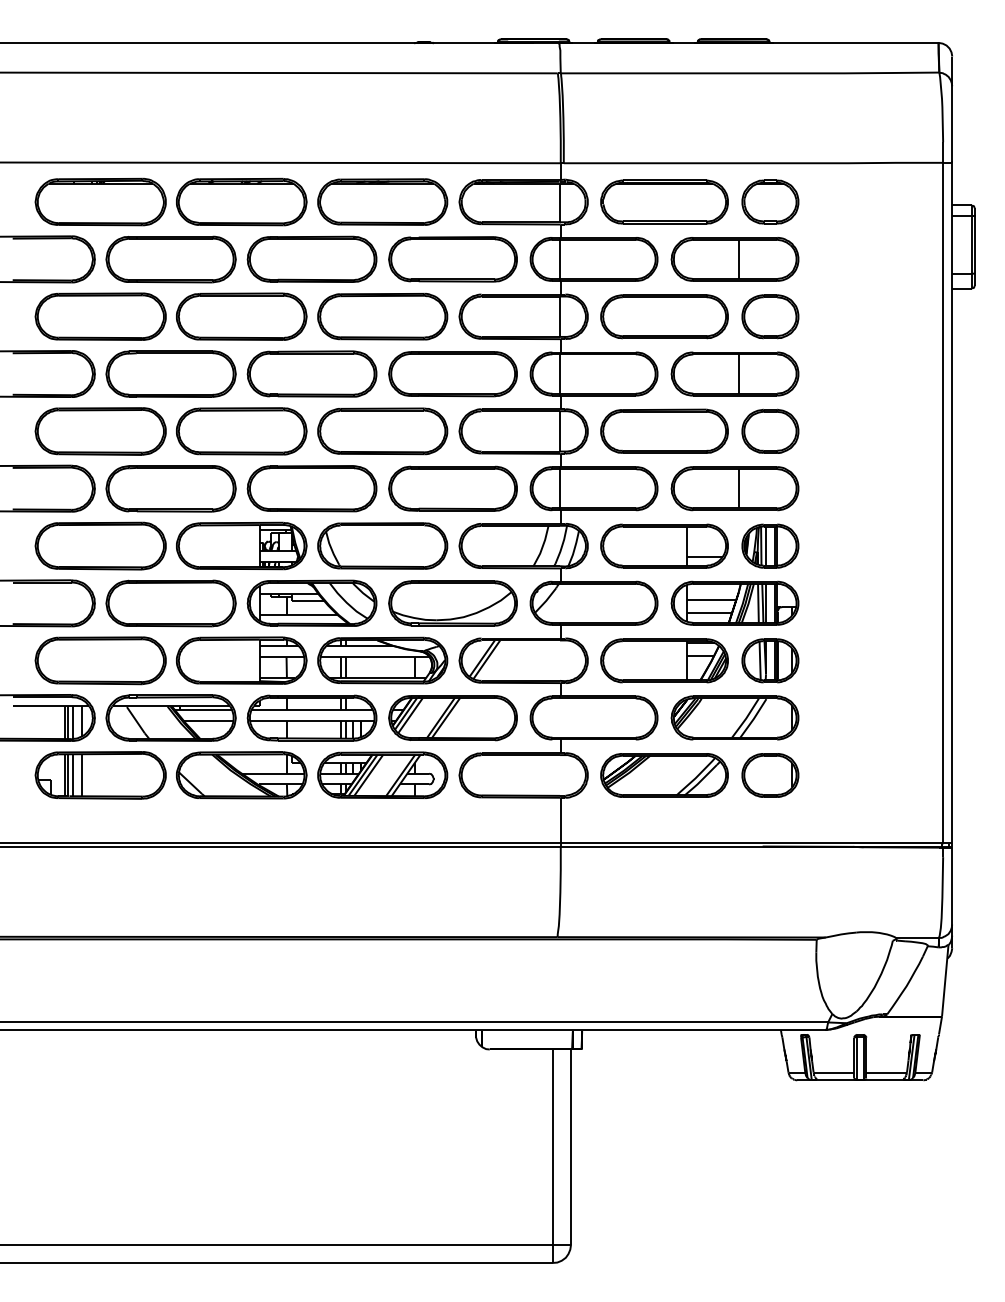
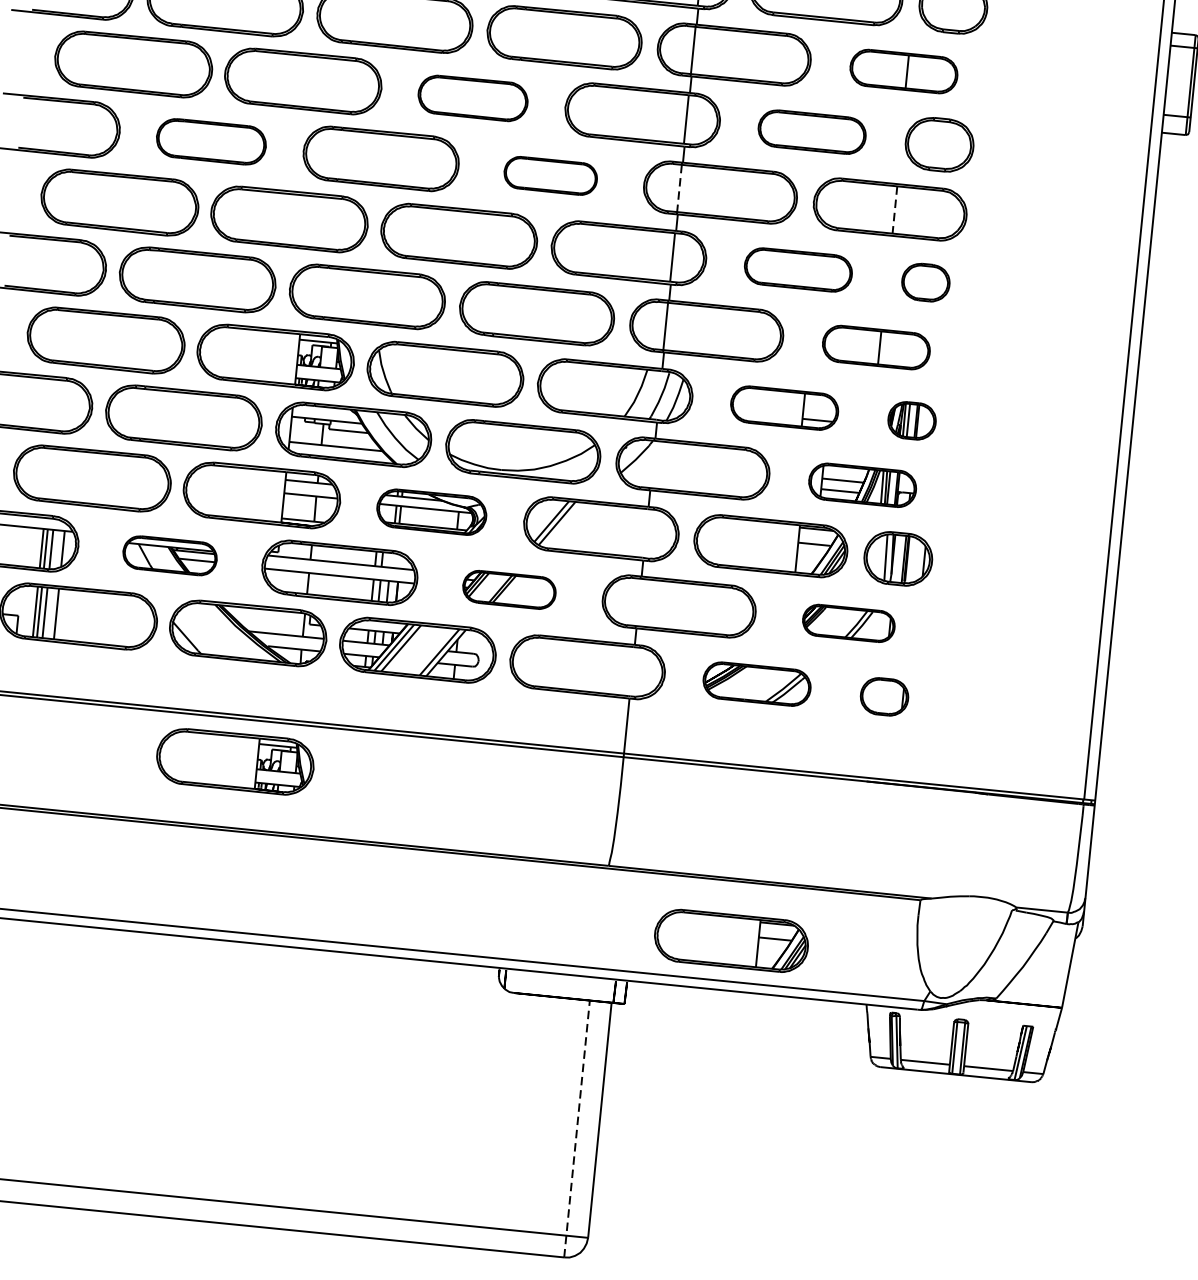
part: (734, 259) -> (903, 71), size x0.7
part: (382, 316) -> (472, 97), size x0.7
part: (664, 316) -> (812, 131), size x0.7
part: (170, 373) -> (210, 141), size x0.7
part: (452, 374) -> (550, 176), size x0.6
line: (560, 374) -> (680, 189), solid -> dashed
line: (739, 374) -> (895, 210), solid -> dashed
part: (664, 430) -> (798, 268), size x0.7
part: (770, 430) -> (926, 281), size x0.7
part: (734, 488) -> (875, 347), size x0.7
part: (664, 545) -> (784, 407), size x0.7
part: (770, 545) -> (912, 420), size x0.7
part: (734, 602) -> (862, 484), size x0.7
part: (382, 660) -> (431, 511), size x0.7
part: (170, 717) -> (169, 555), size x0.6
part: (734, 717) -> (848, 622), size x0.6
part: (452, 718) -> (508, 590), size x0.6
part: (664, 775) -> (757, 684), size x0.7
part: (770, 775) -> (884, 696), size x0.7
part: (241, 881) -> (235, 760), added
part: (664, 988) -> (731, 940), added
line: (552, 1156) -> (576, 1129), solid -> dashed

